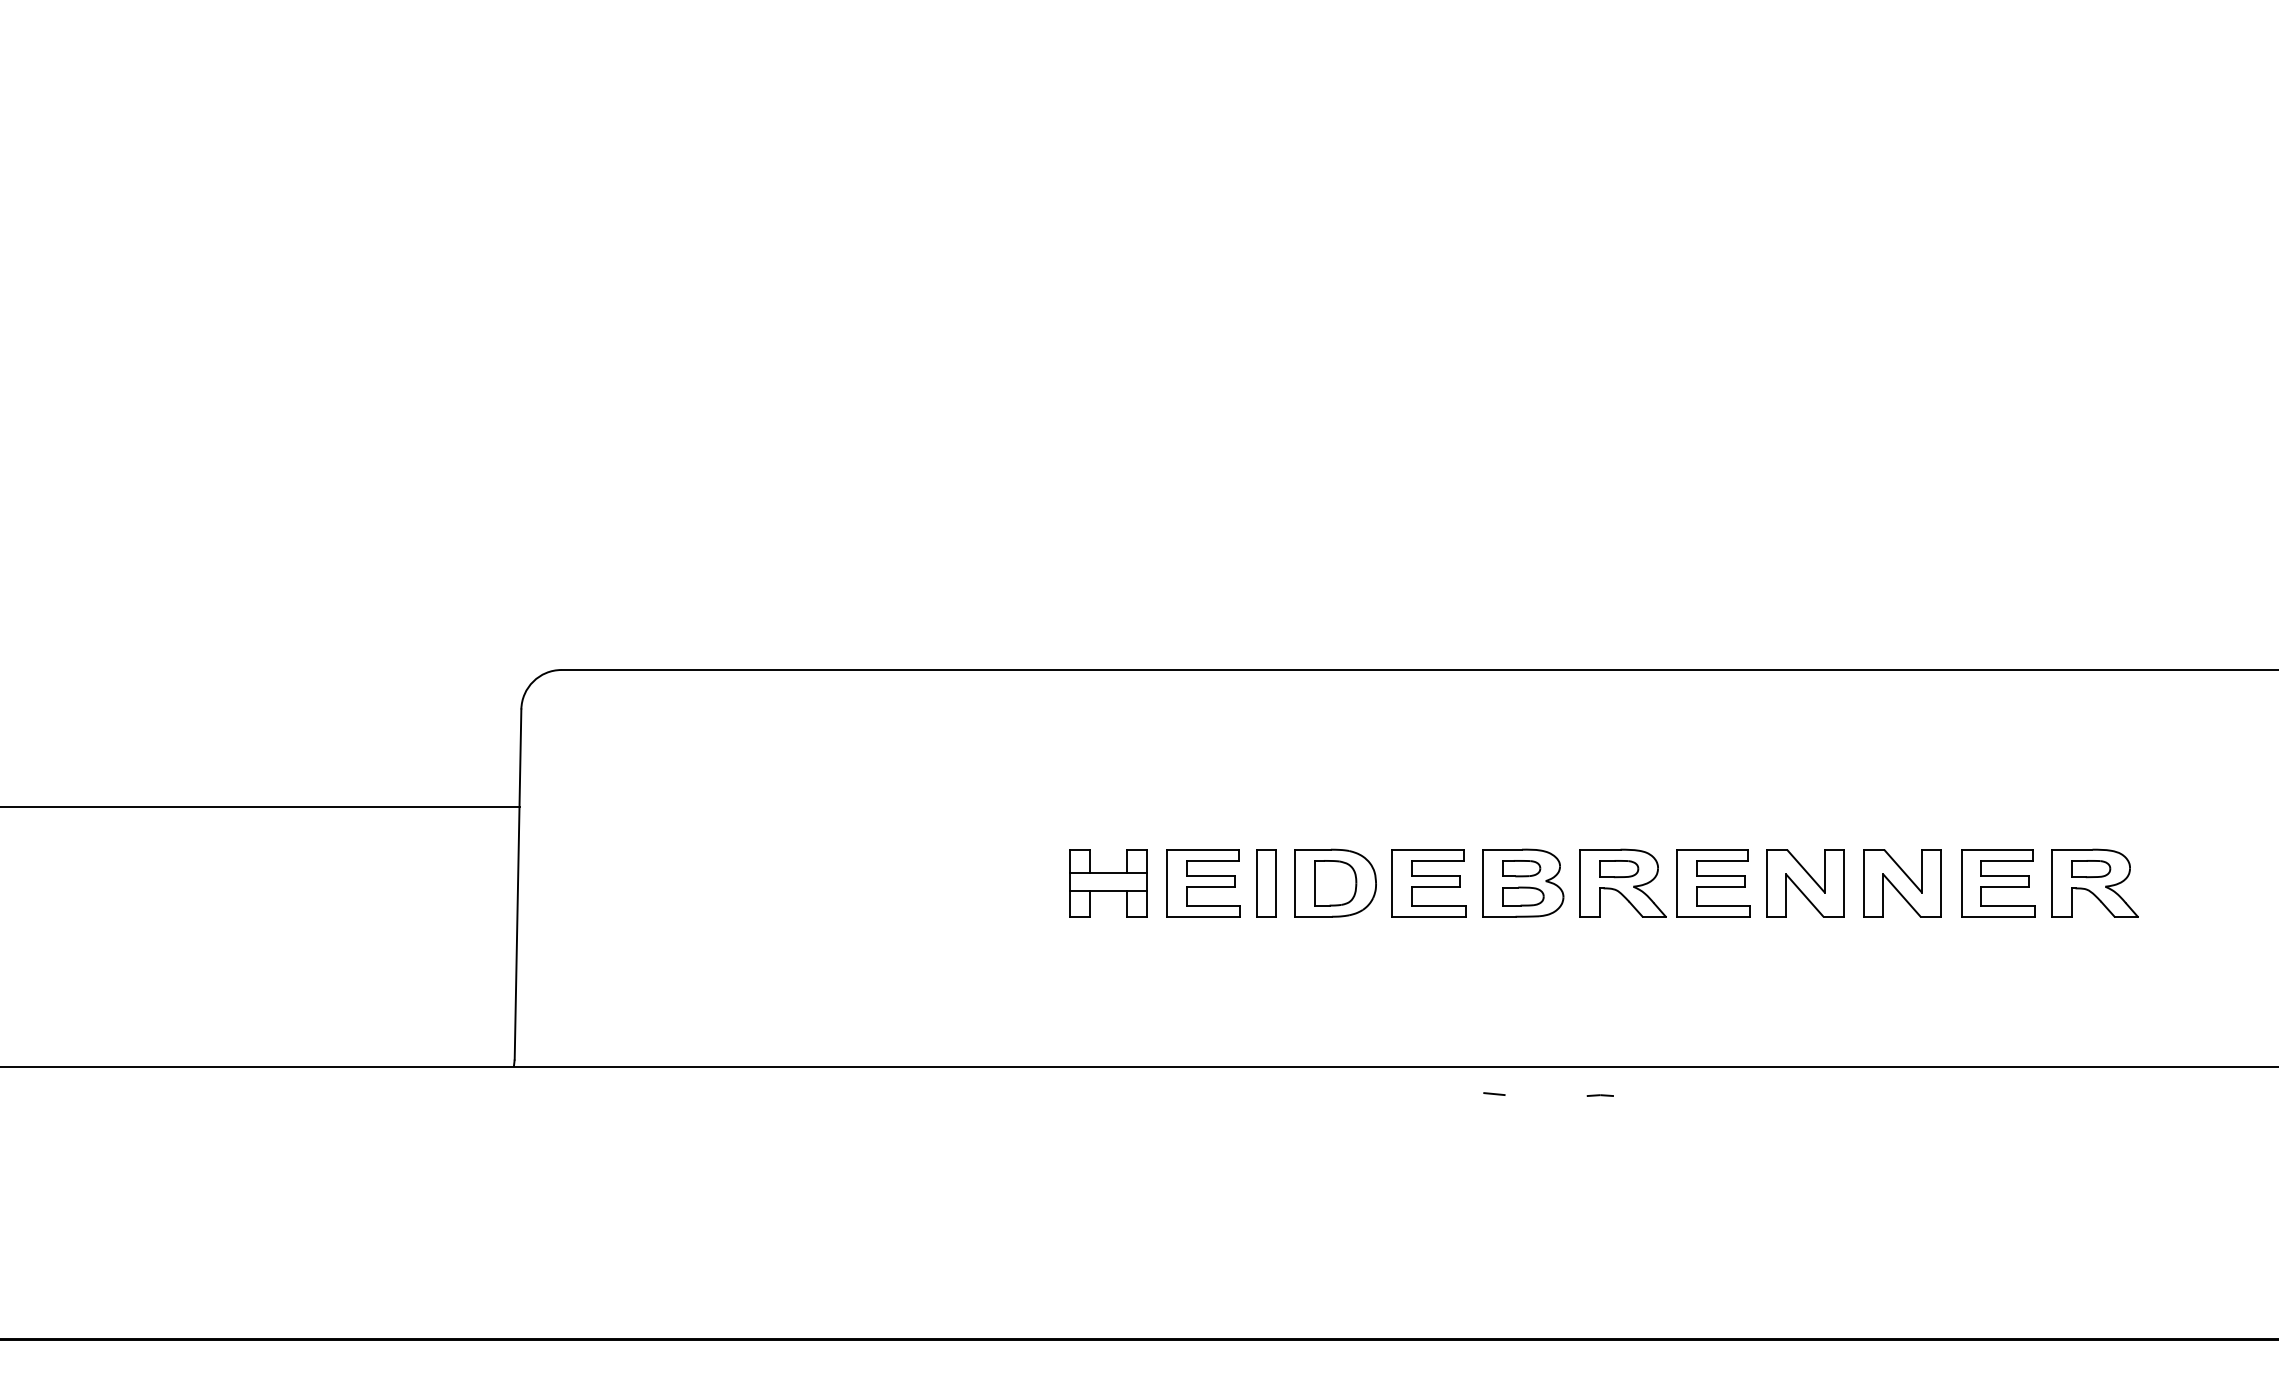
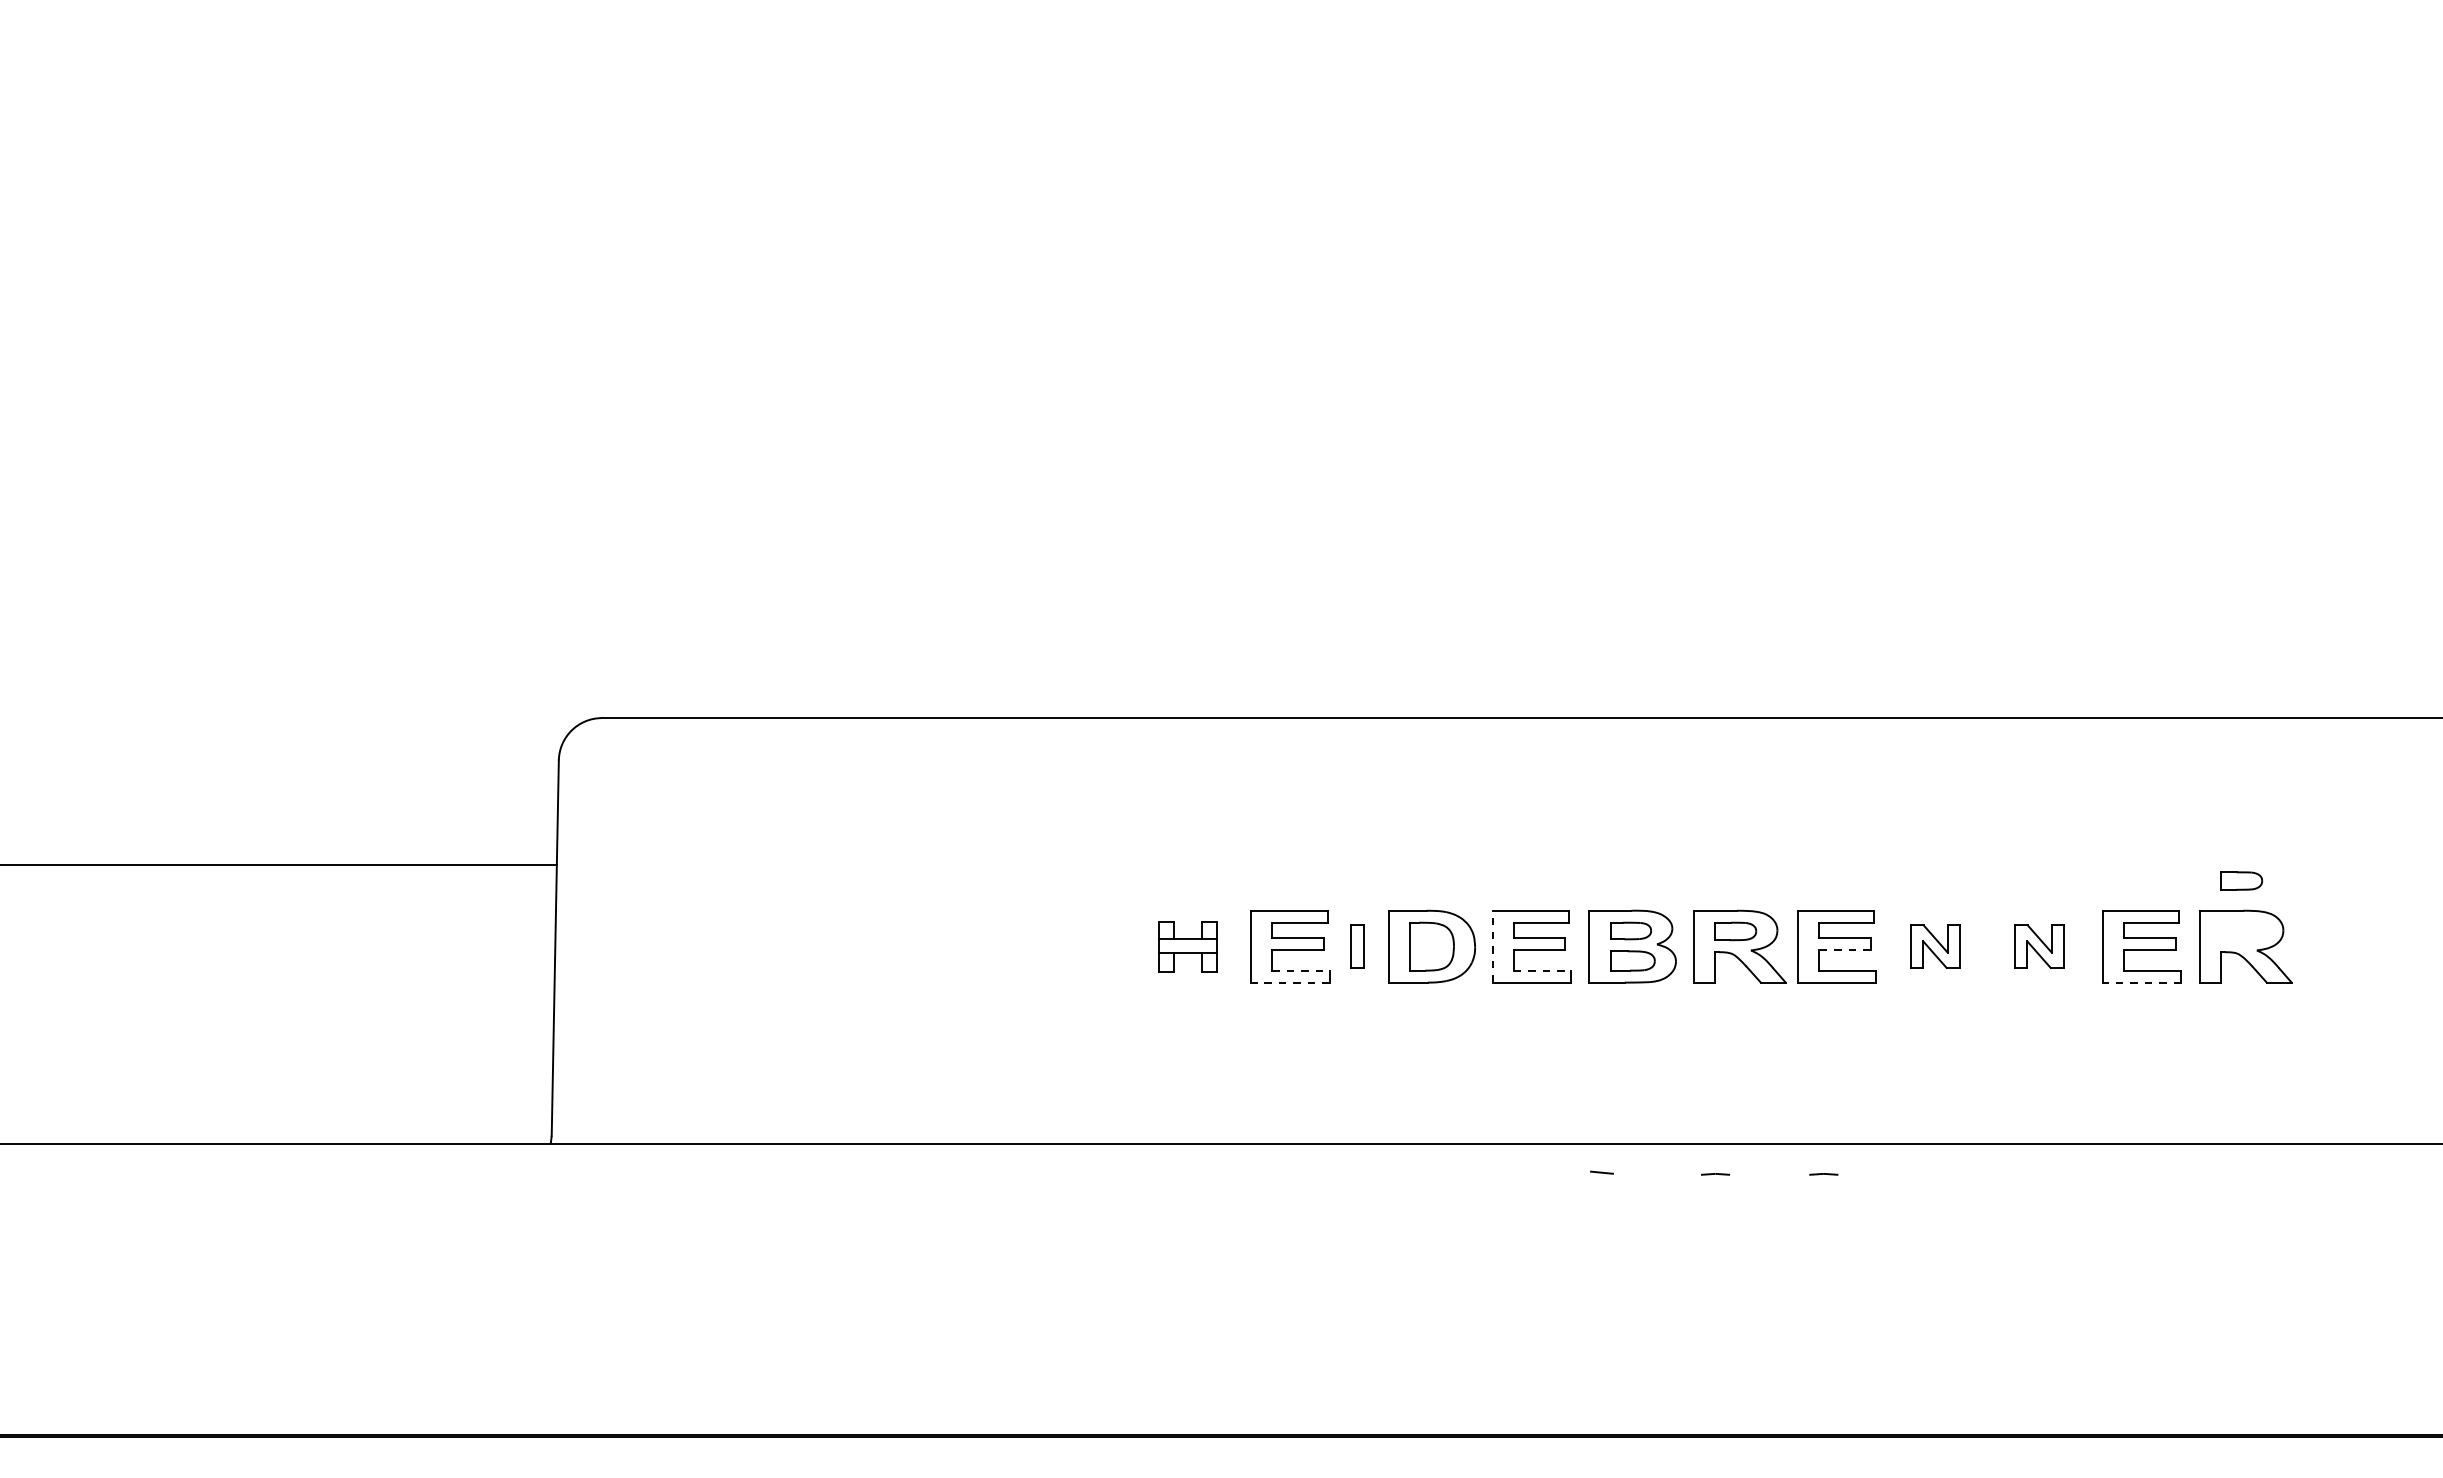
part: (2091, 869) -> (2242, 881), moved
part: (1108, 883) -> (1188, 946), size x0.7
part: (1266, 883) -> (1357, 946), size x0.6
line: (1392, 883) -> (1492, 946), solid -> dashed
part: (1805, 883) -> (1935, 946), size x0.6
part: (1902, 883) -> (2039, 946), size x0.6
line: (1720, 886) -> (1844, 950), solid -> dashed
line: (1213, 905) -> (1300, 970), solid -> dashed
line: (1438, 905) -> (1542, 970), solid -> dashed
line: (1203, 916) -> (1290, 982), solid -> dashed
line: (1998, 916) -> (2142, 982), solid -> dashed
line: (1700, 1095) -> (1822, 1174), added

